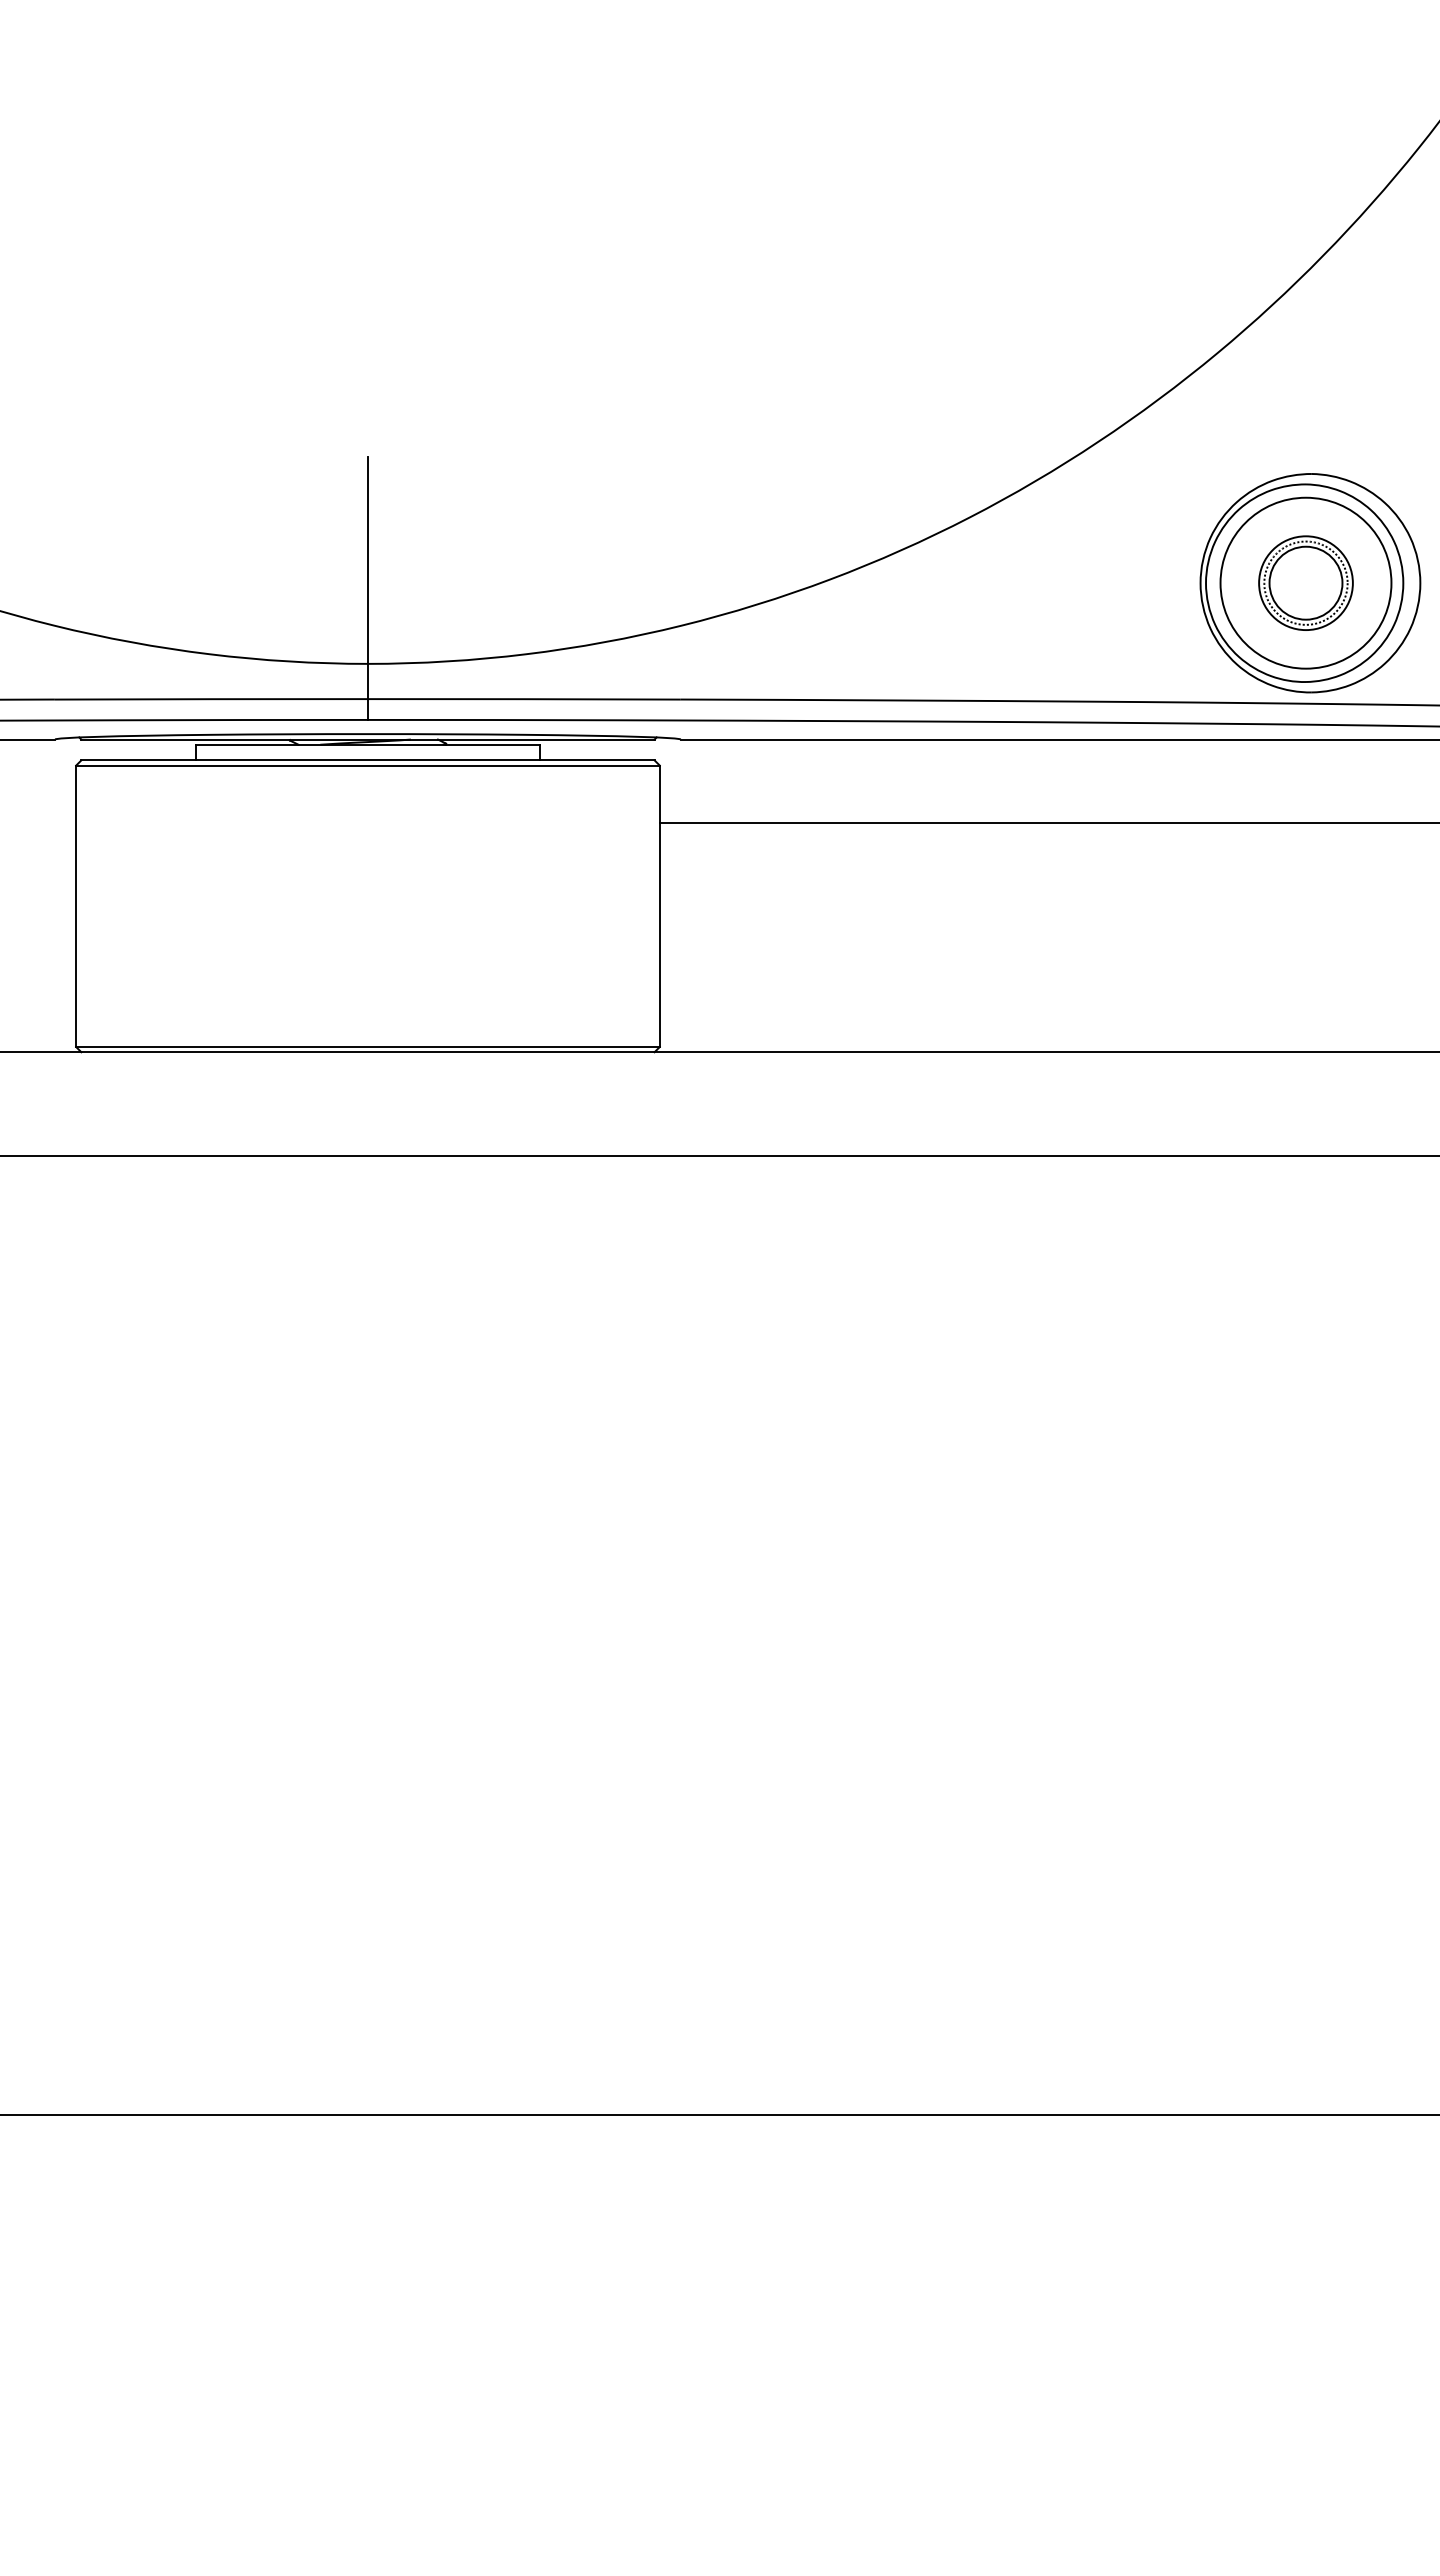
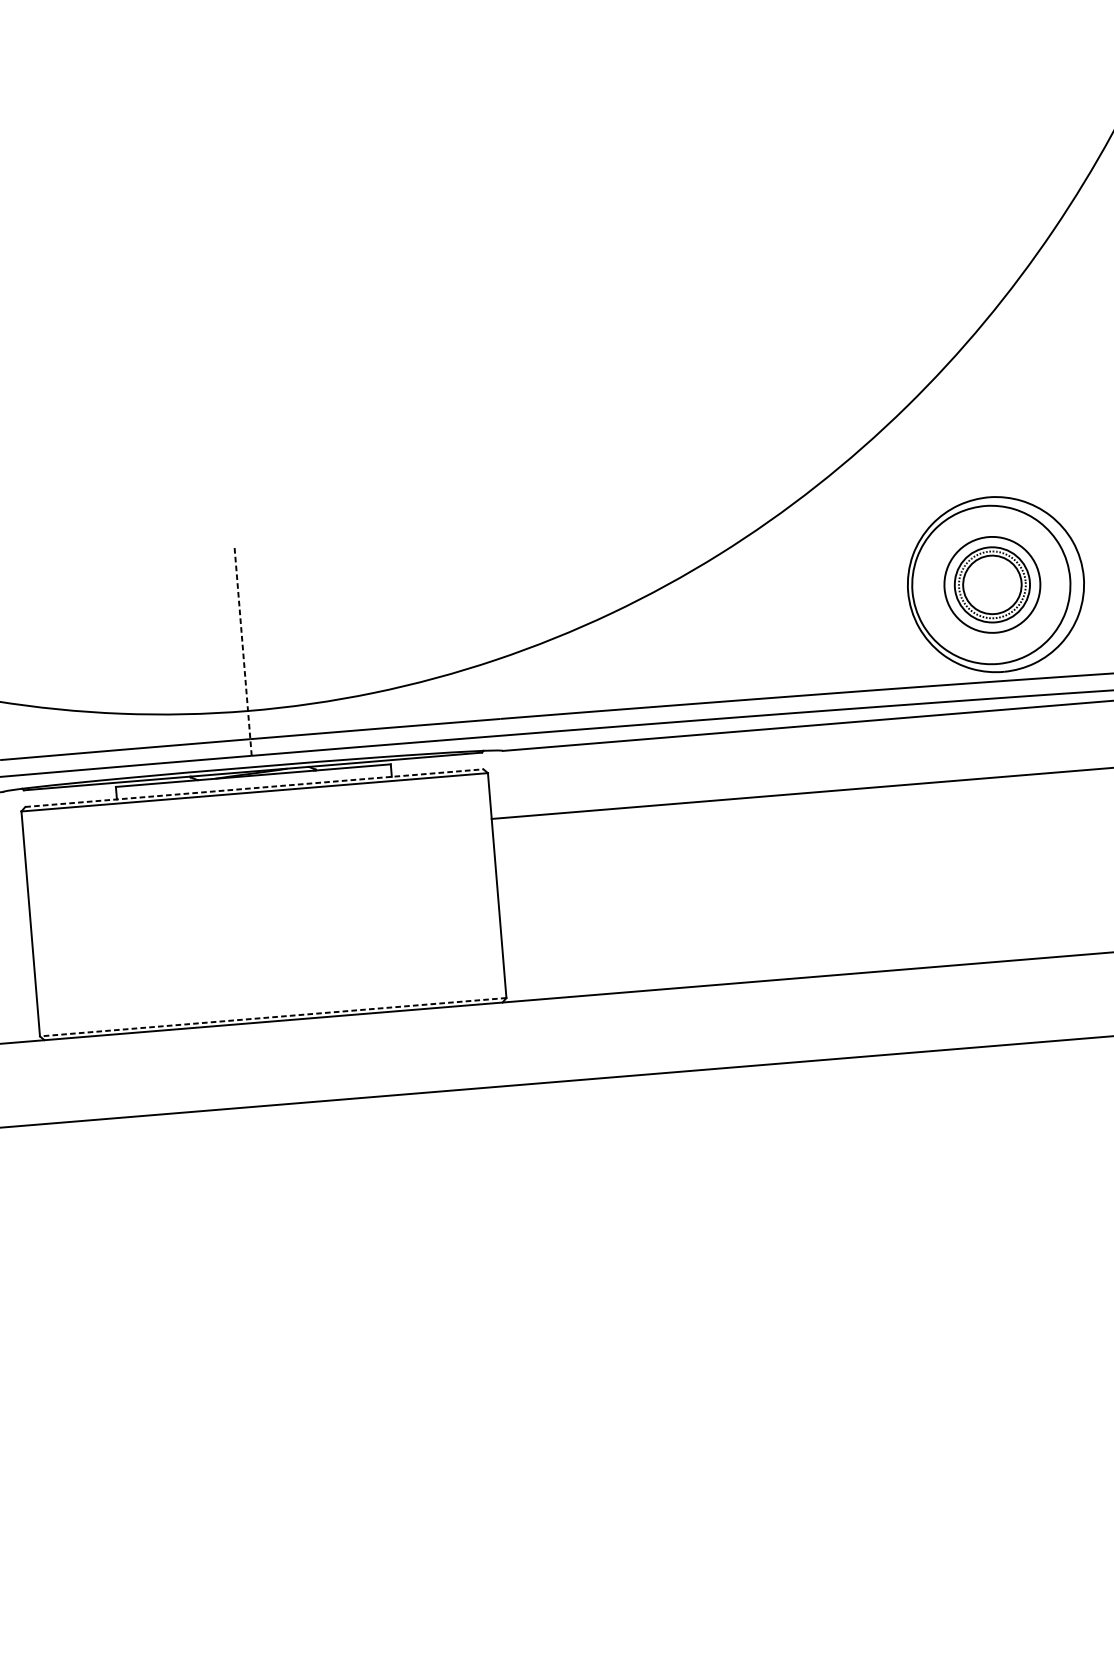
circle: (1305, 582) -> (991, 584), size x0.7
line: (367, 588) -> (242, 650), solid -> dashed
line: (367, 760) -> (254, 788), solid -> dashed
line: (367, 1047) -> (272, 1017), solid -> dashed

